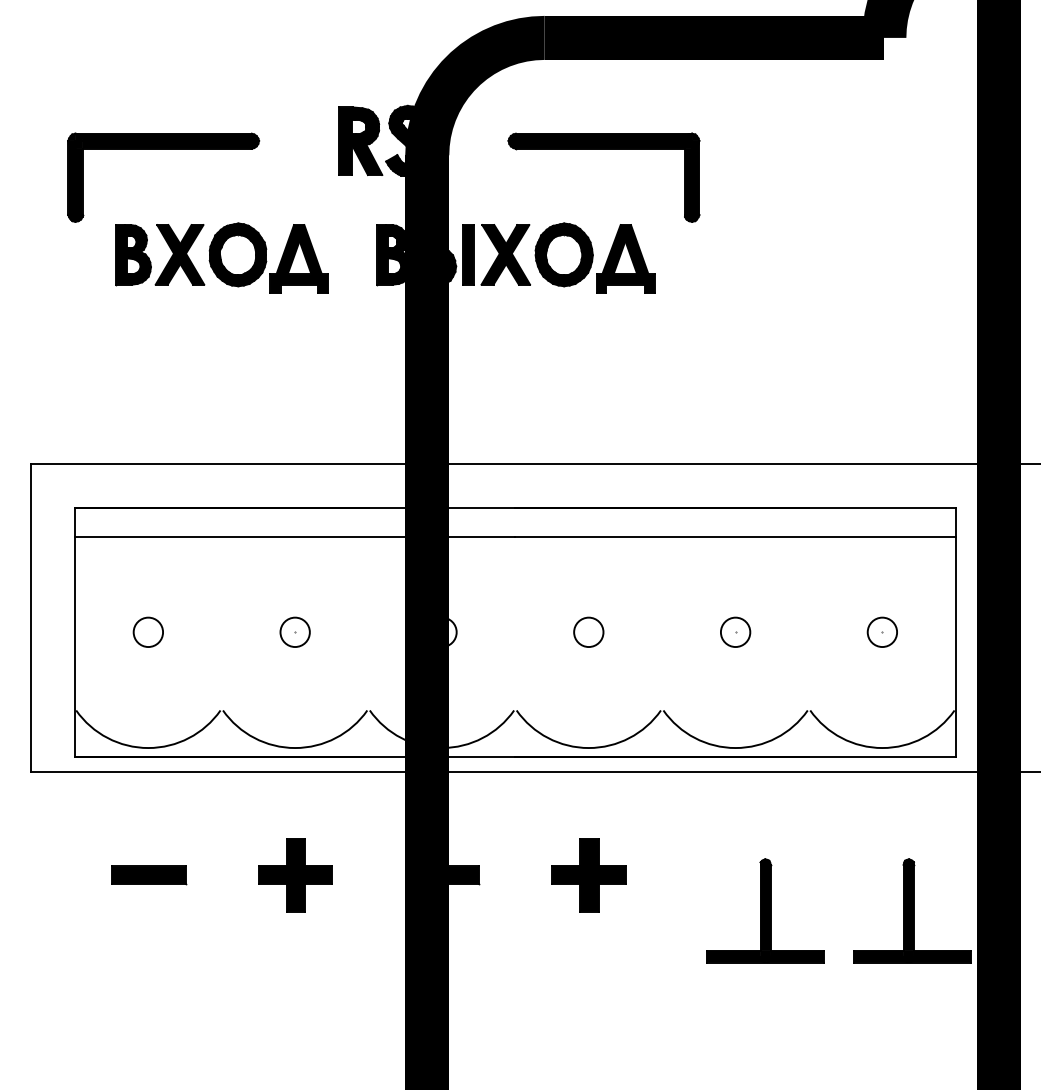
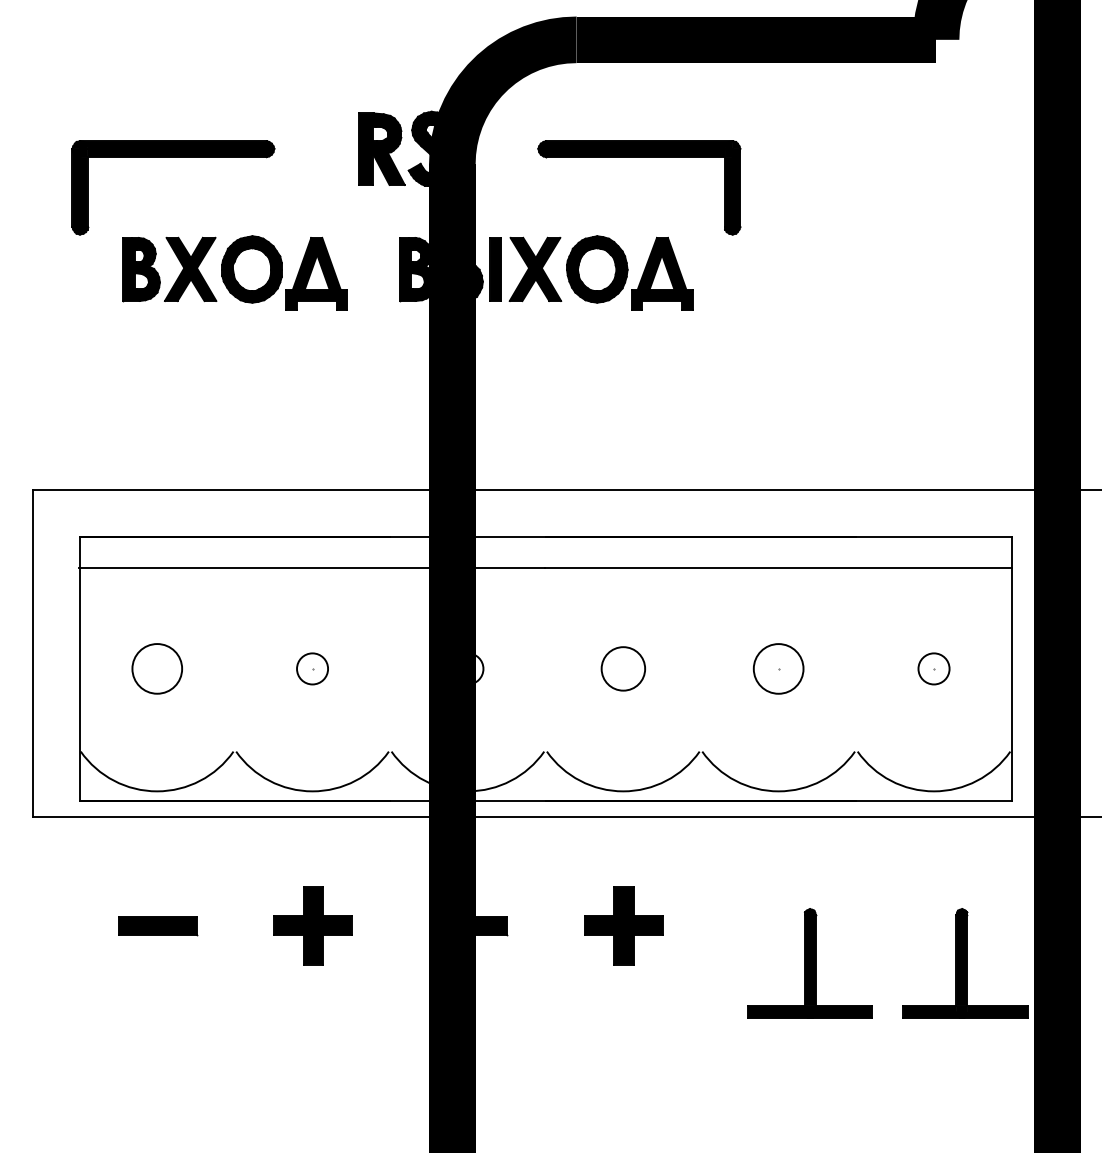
circle: (147, 631) -> (156, 668), size x1.6
circle: (588, 631) -> (622, 668), size x1.4
circle: (735, 631) -> (778, 668), size x1.6

